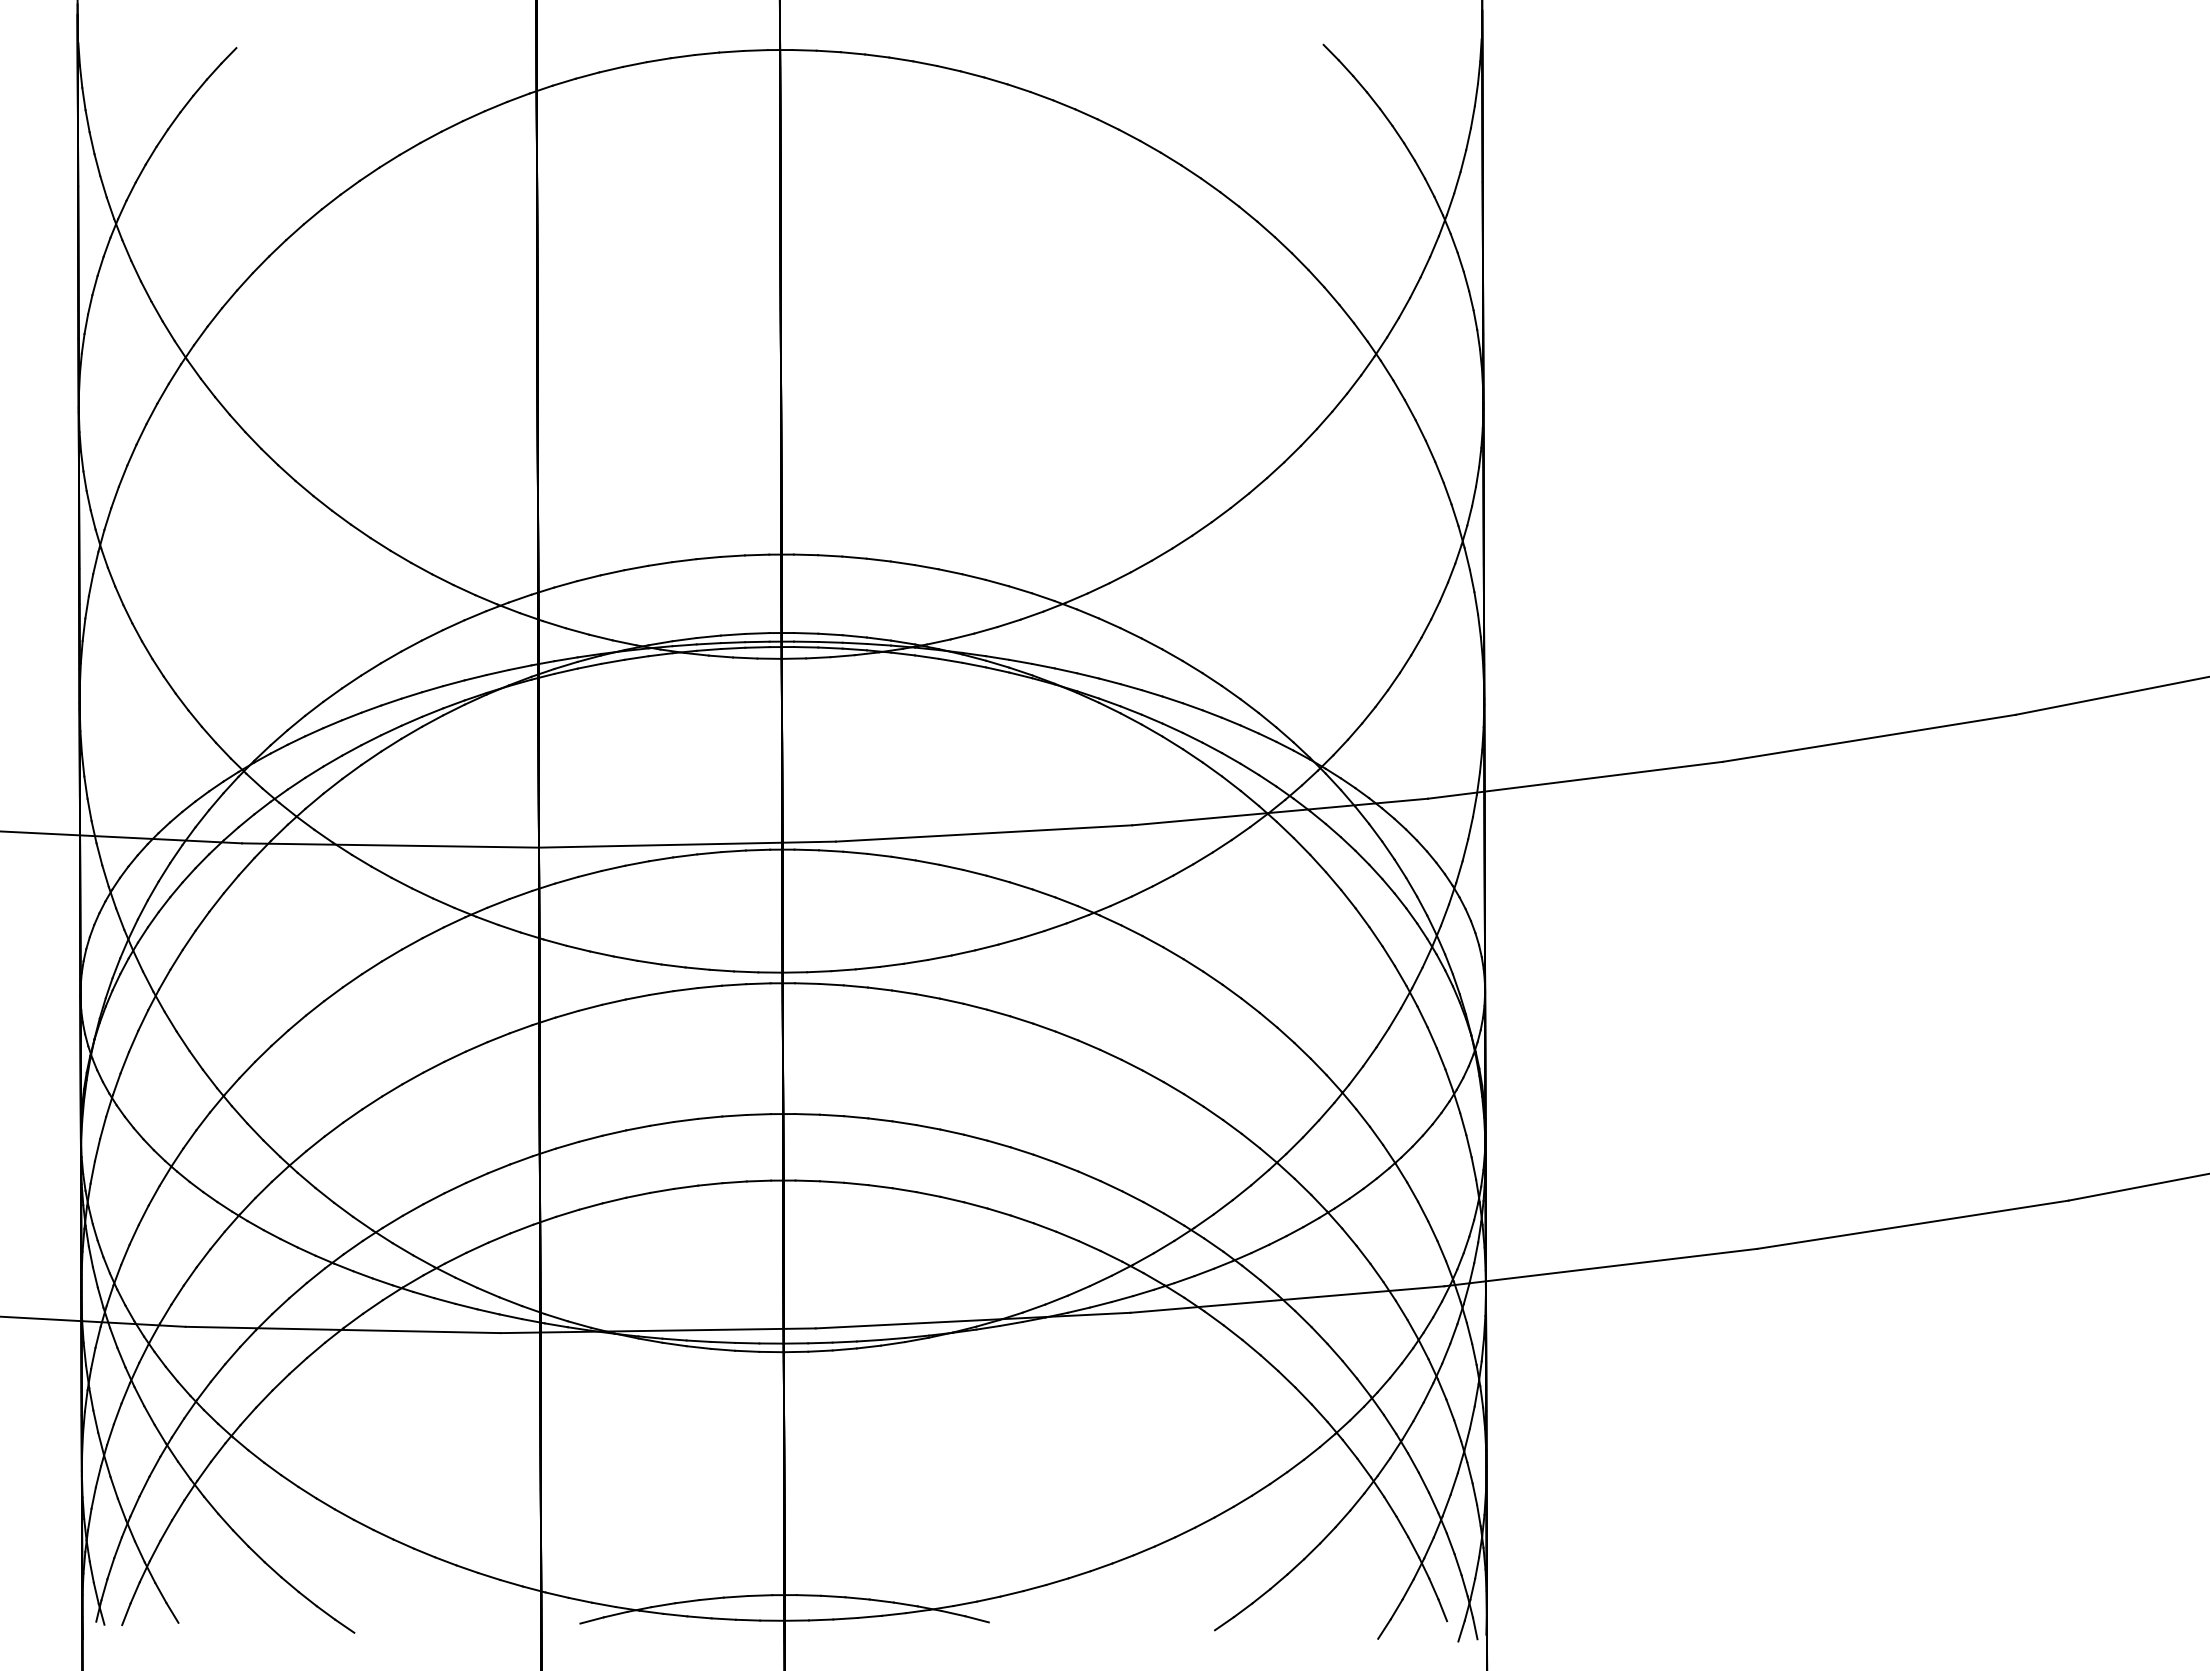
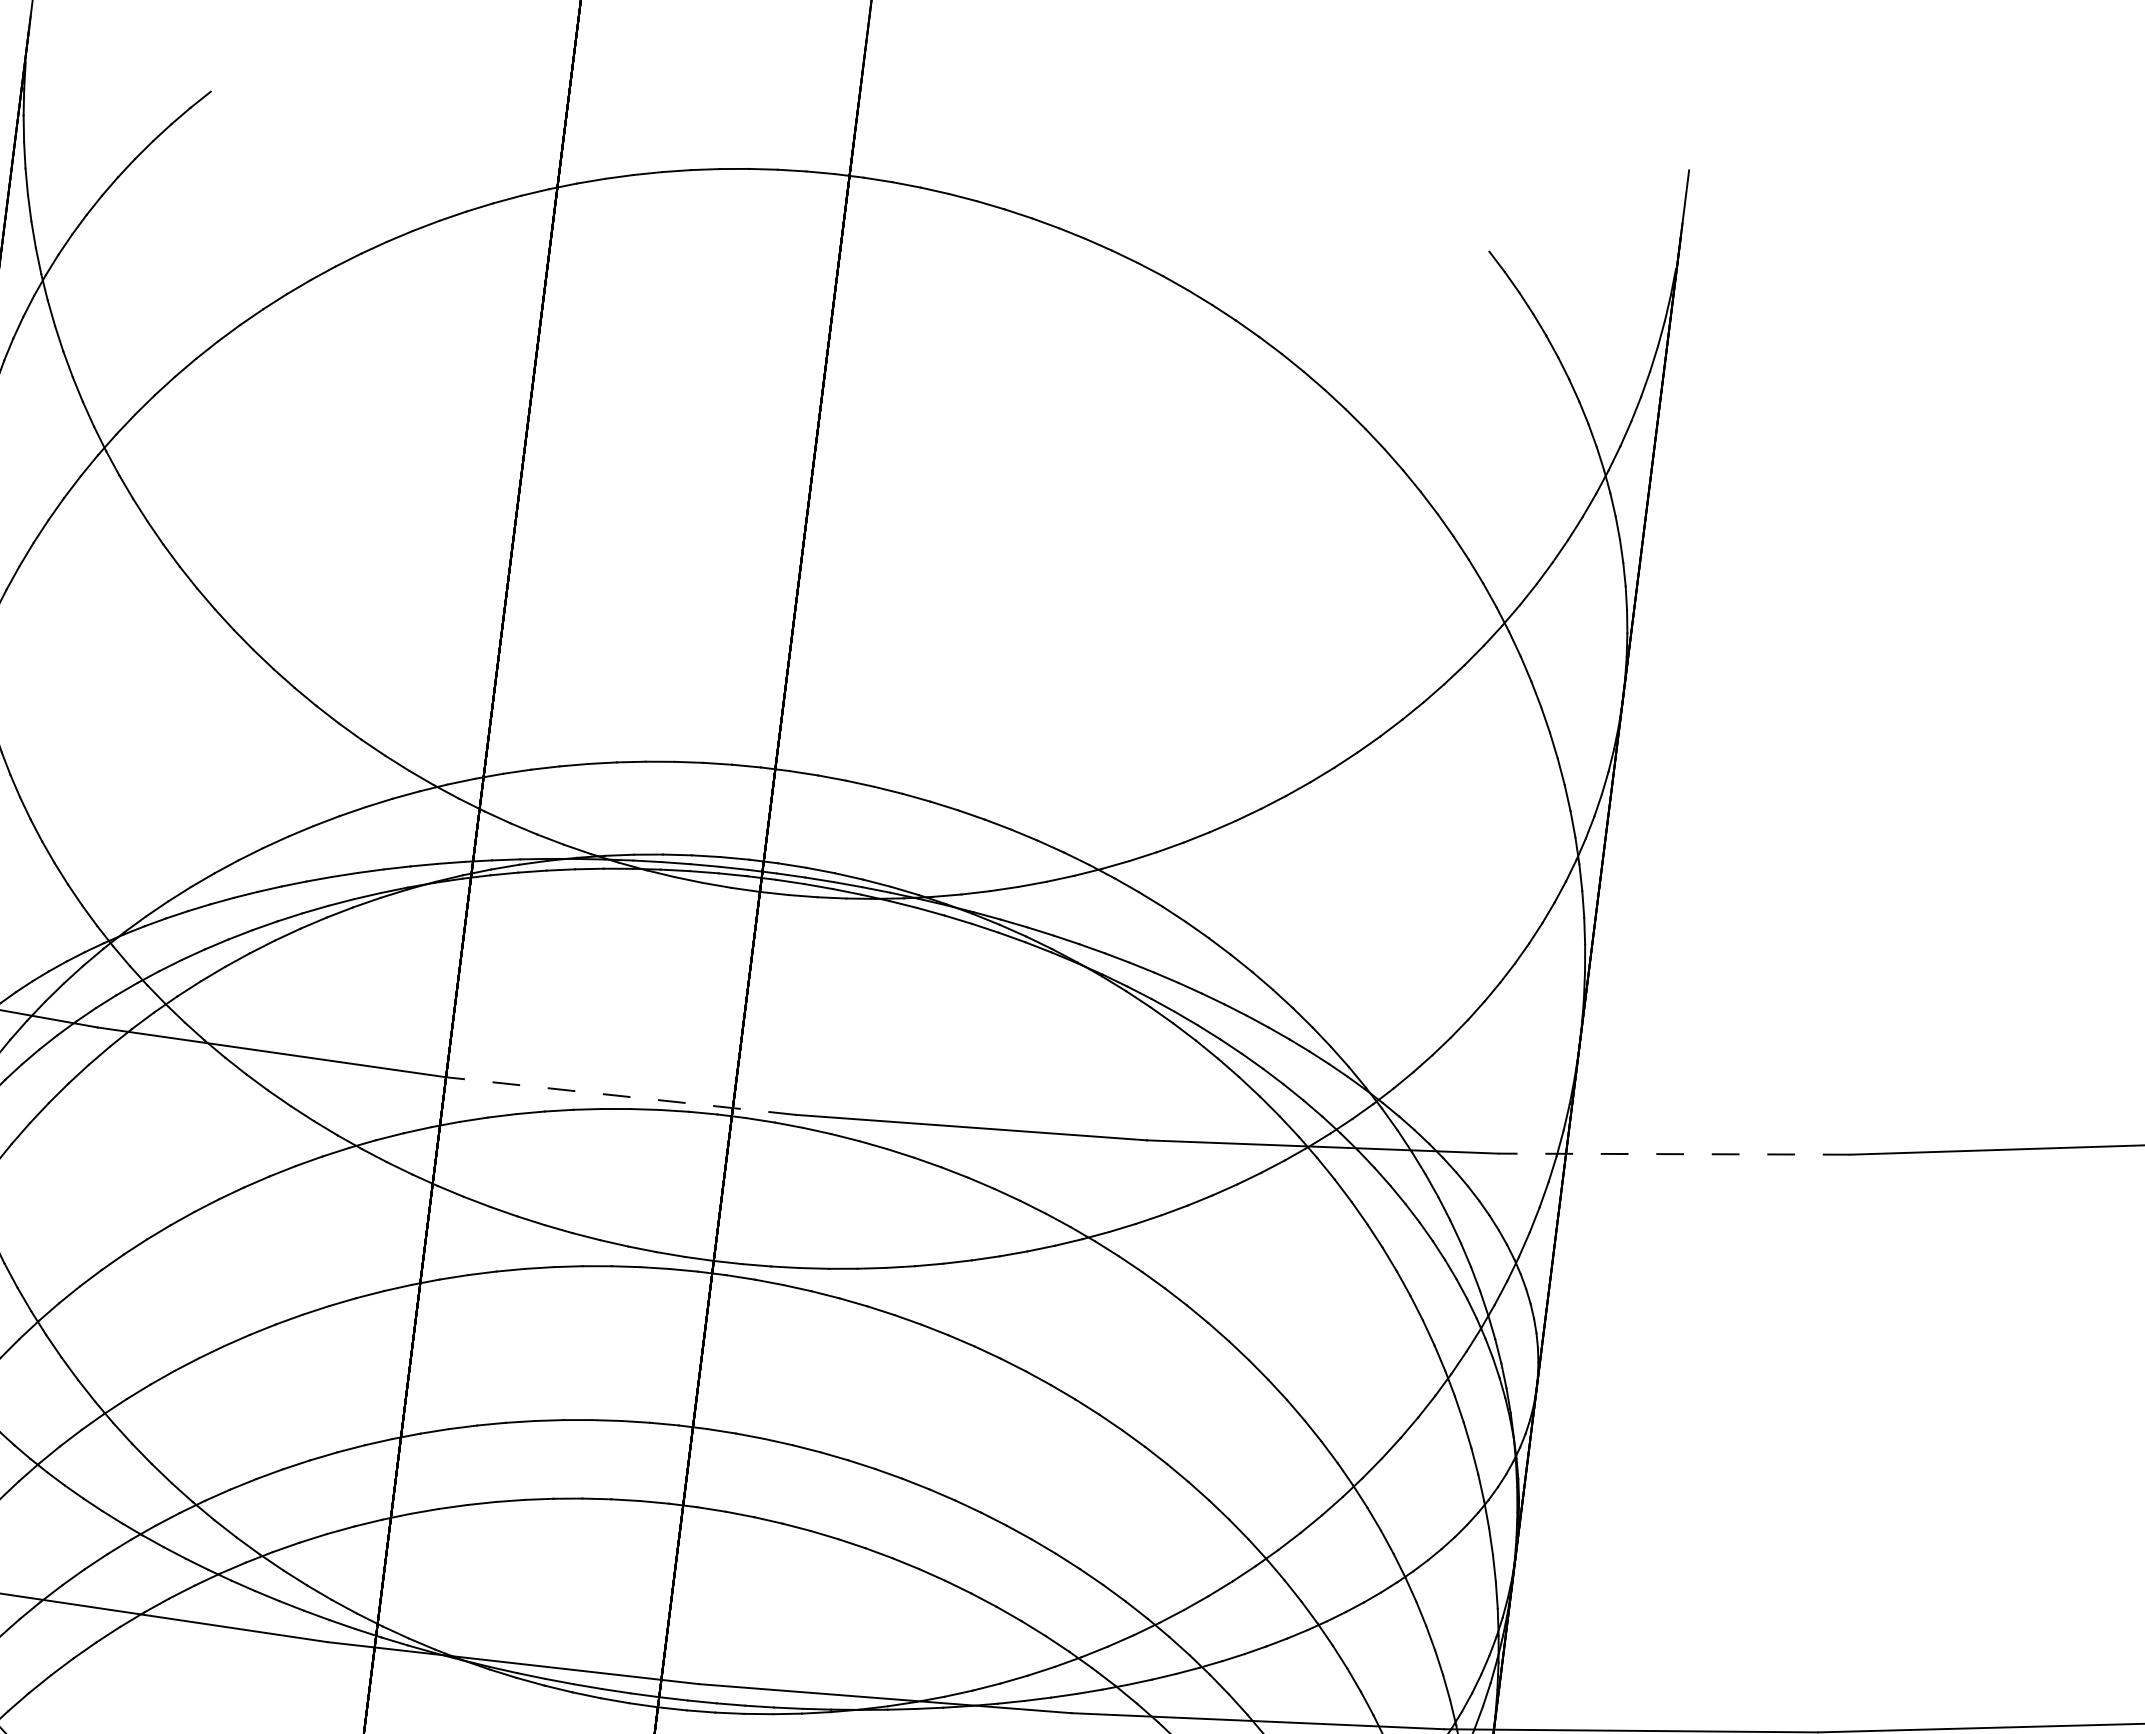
line: (1574, 780) -> (1673, 1154), solid -> dashed
line: (686, 844) -> (619, 1095), solid -> dashed

